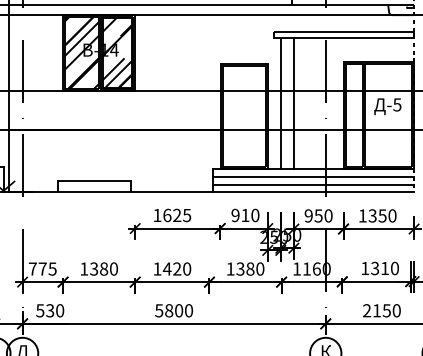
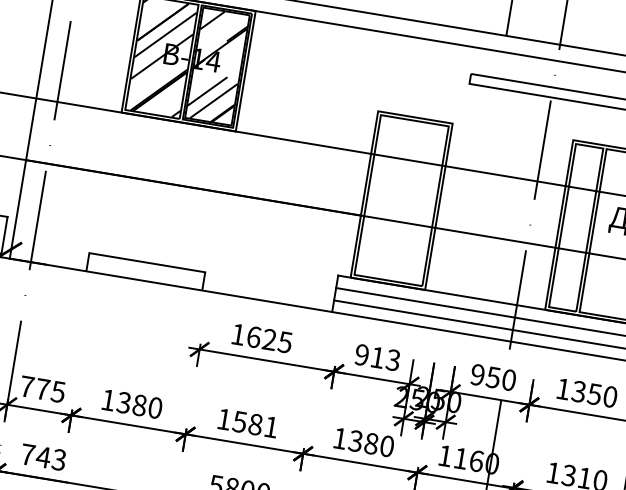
line: (280, 103) -> (462, 189), removed
line: (293, 103) -> (483, 192), removed
text: (255, 215) -> (393, 360), 910 -> 913
text: (176, 268) -> (254, 423), 1420 -> 1581
text: (50, 310) -> (44, 457), 530 -> 743

